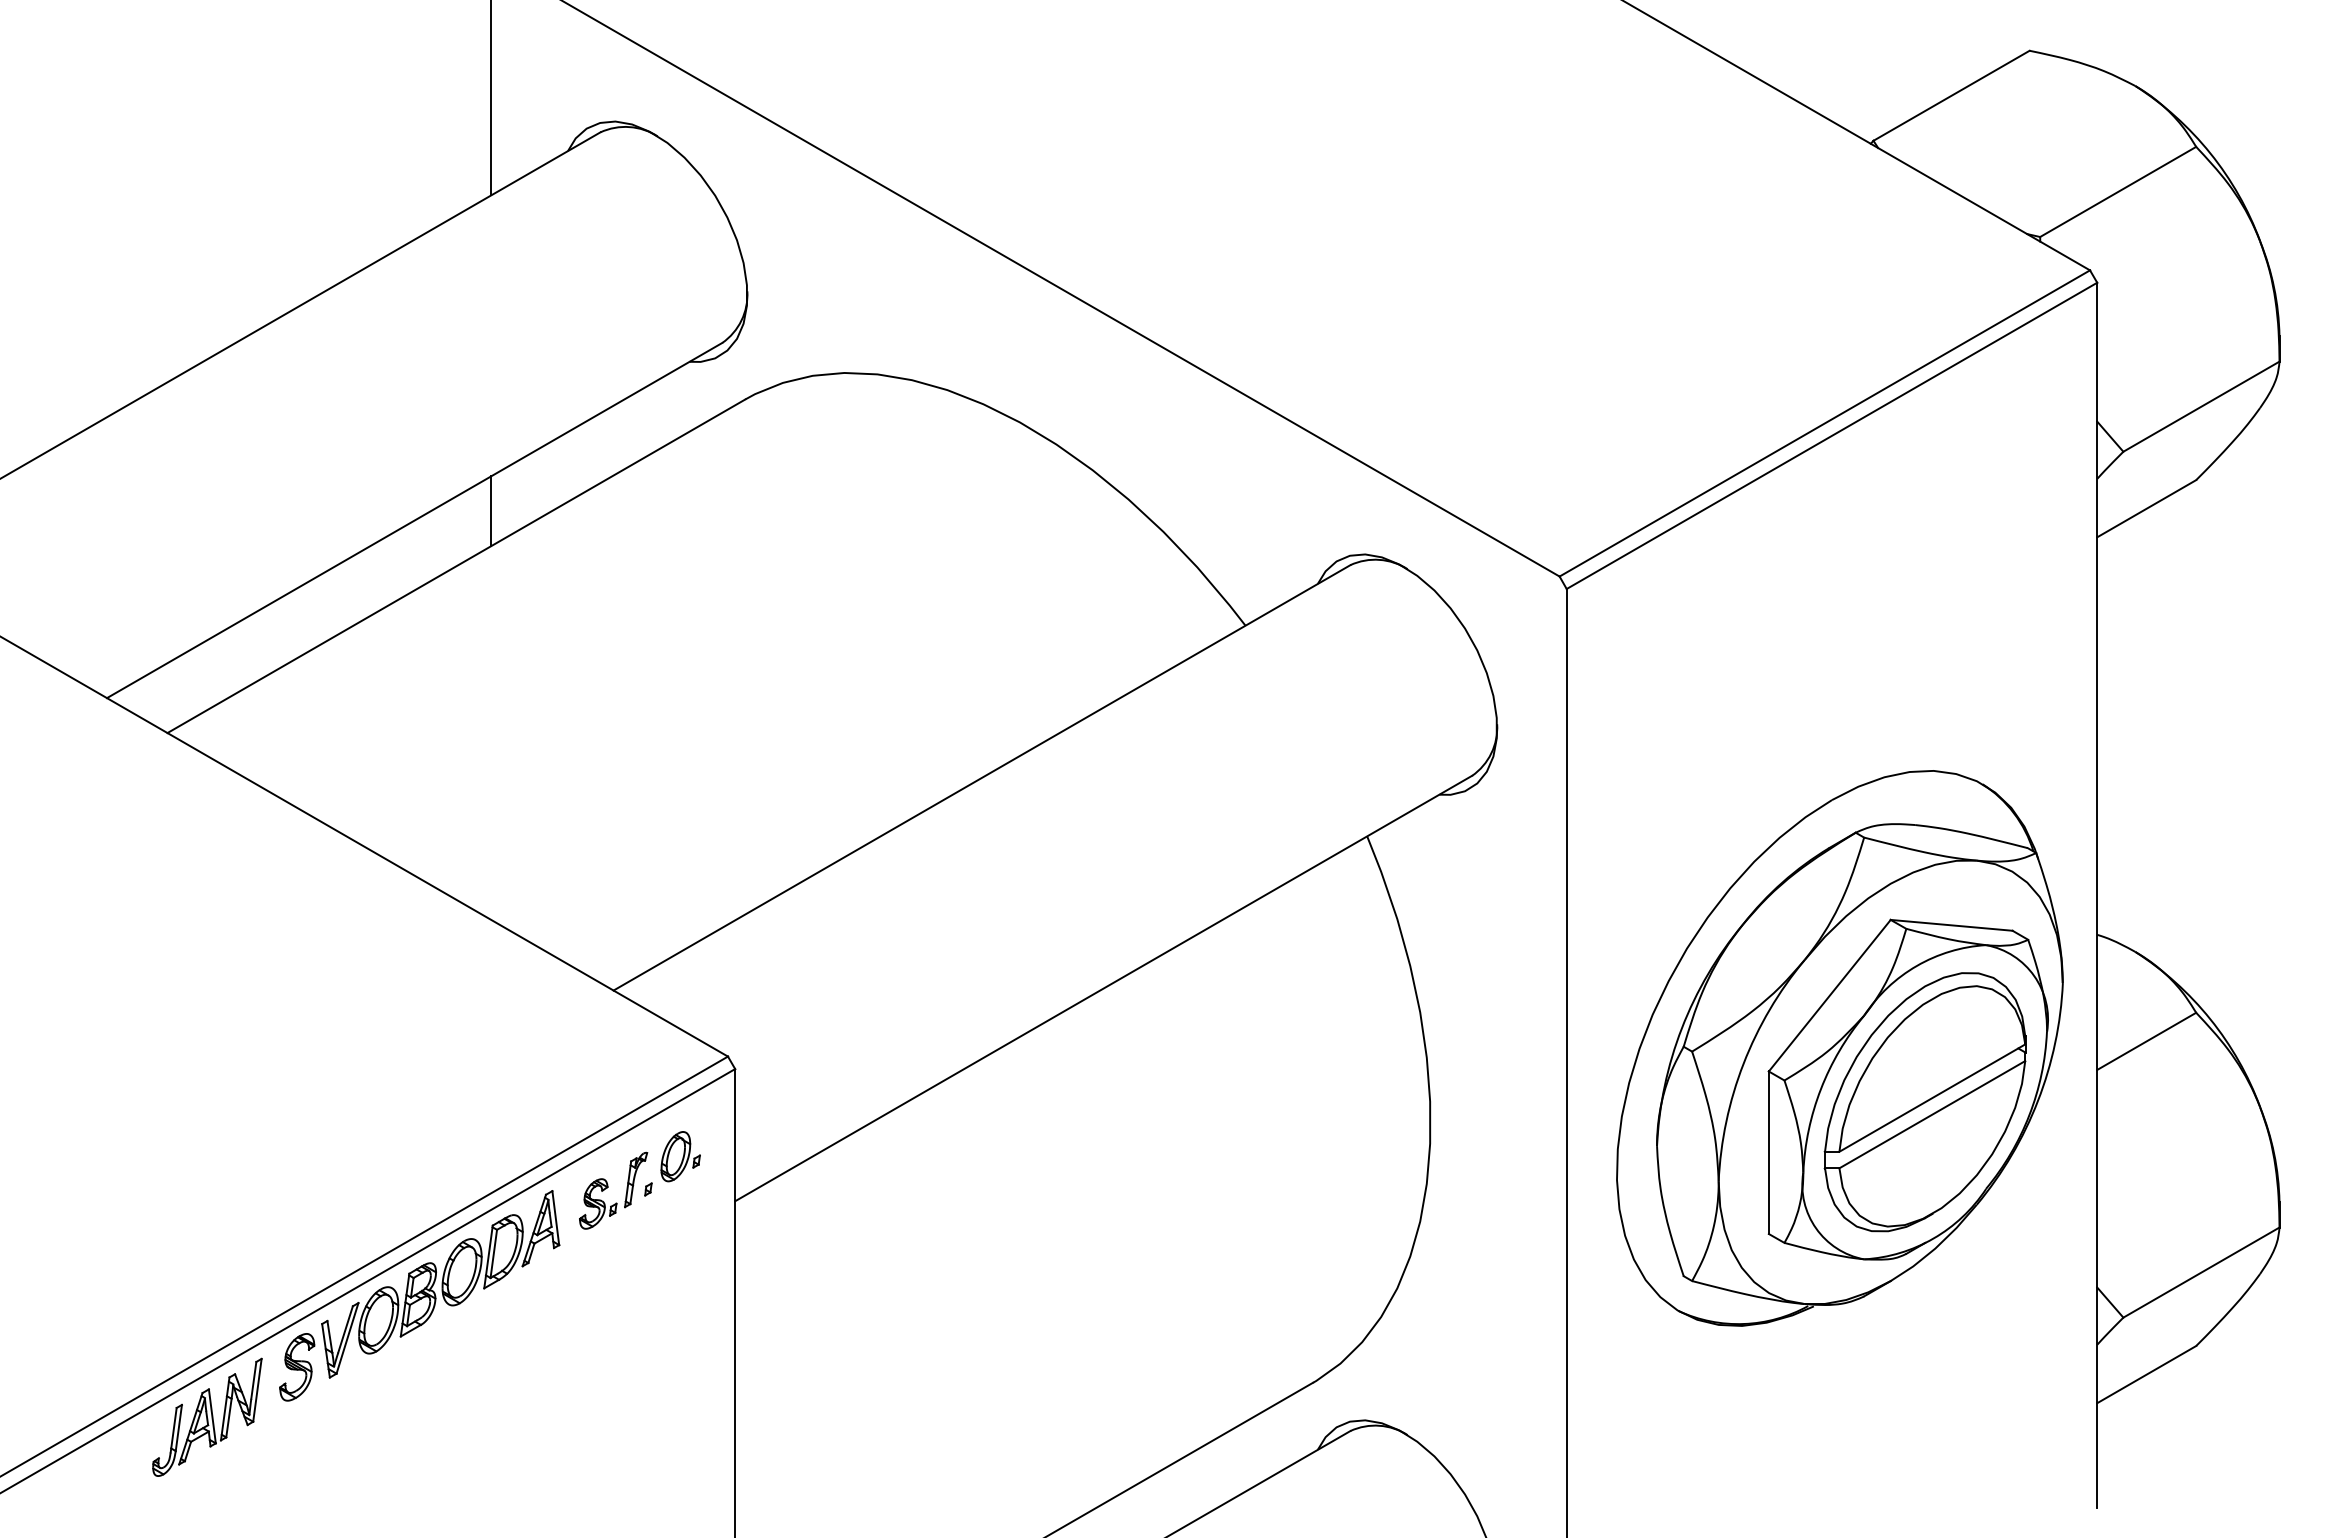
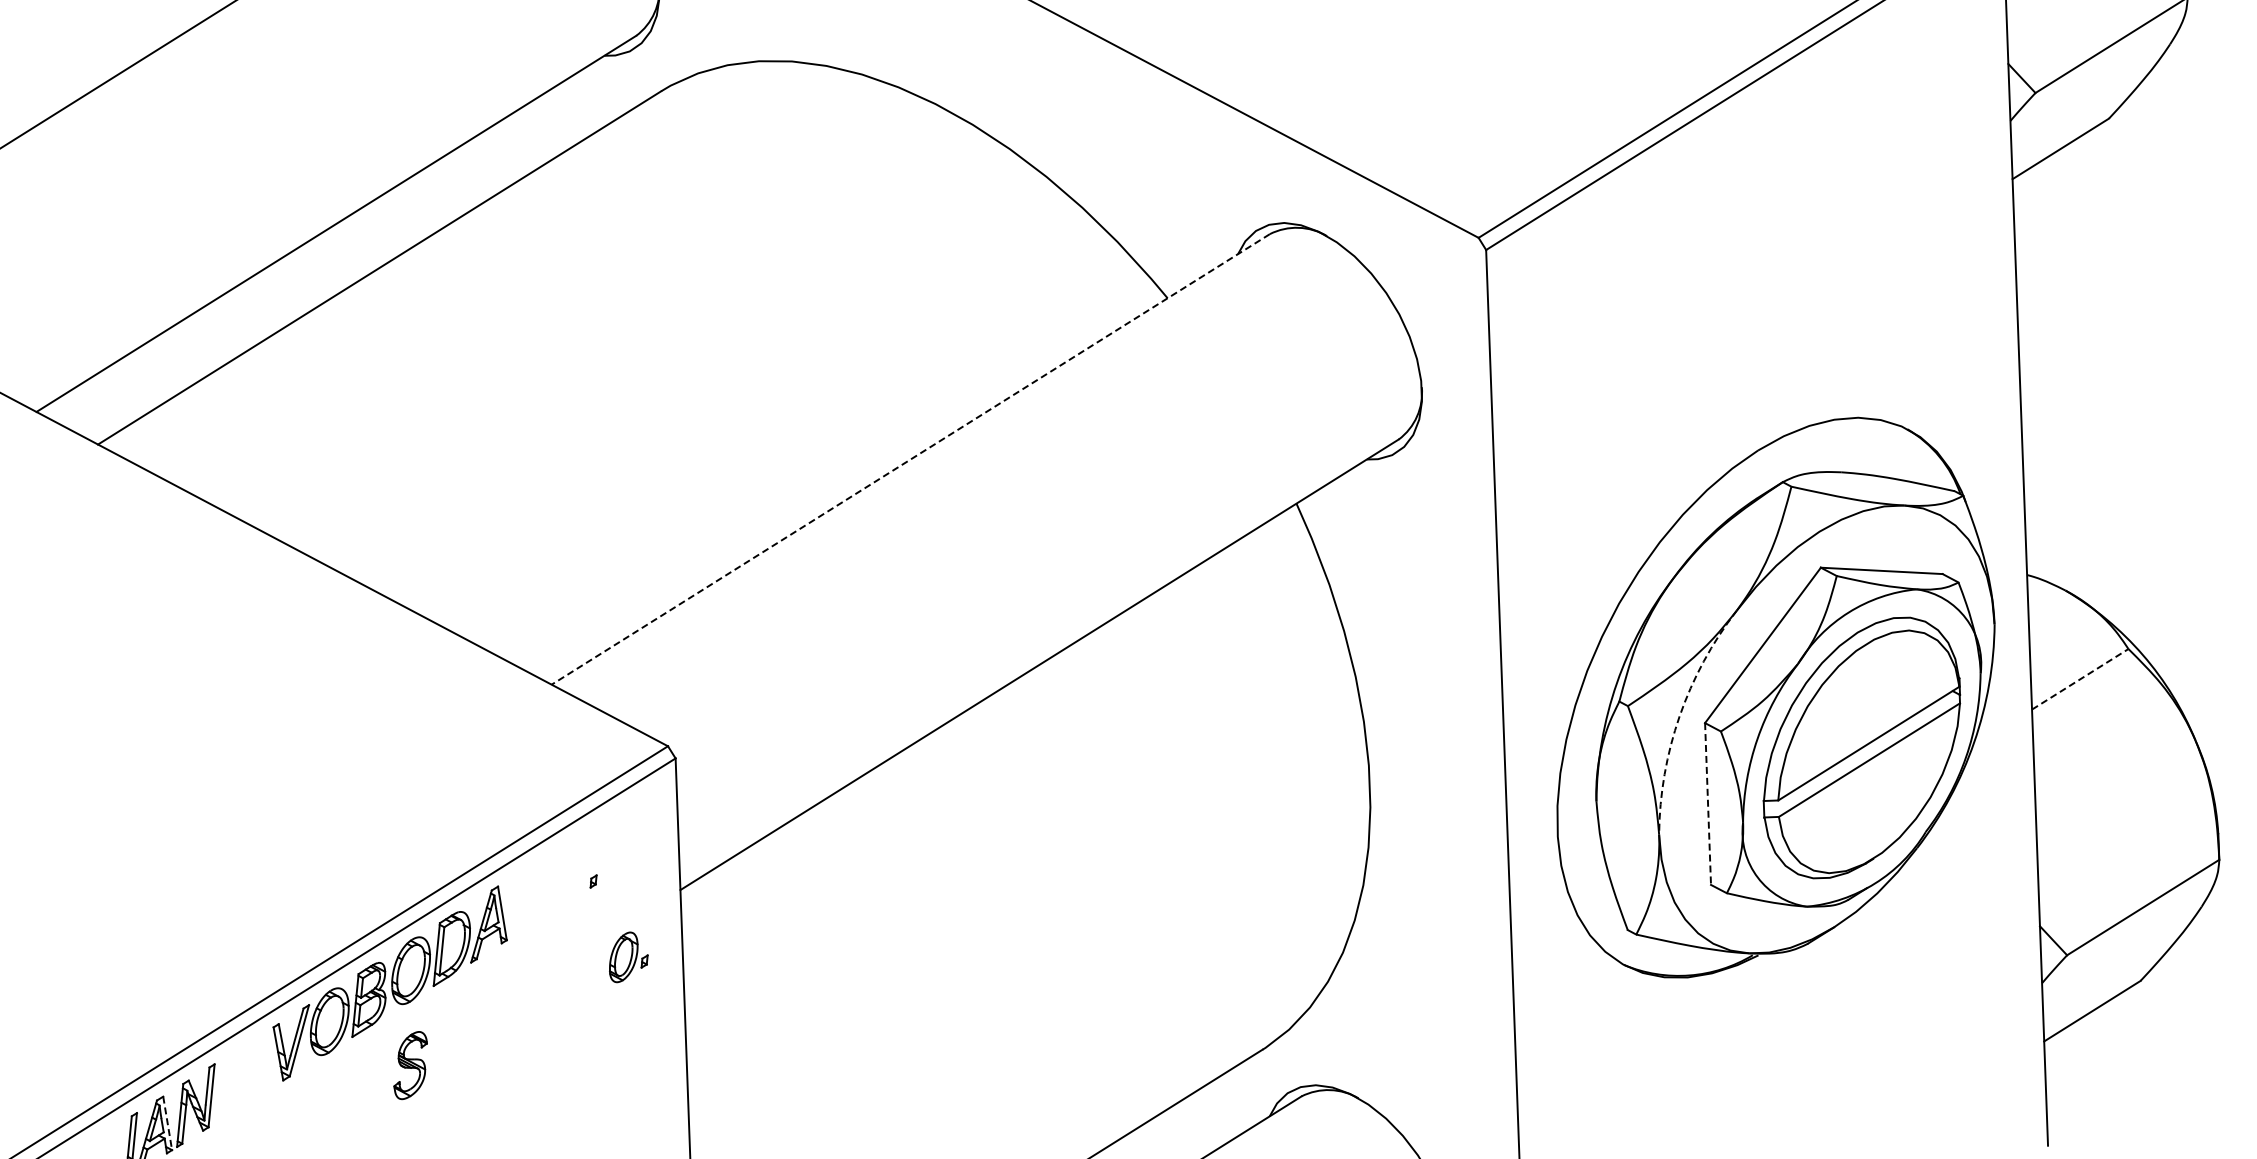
line: (491, 511) -> (412, 212), removed
line: (981, 778) -> (910, 460), solid -> dashed
line: (2147, 1041) -> (2081, 679), solid -> dashed
arc: (1743, 1063) -> (1679, 716), solid -> dashed
line: (1768, 1153) -> (1707, 804), solid -> dashed
part: (680, 1156) -> (628, 957), moved
part: (613, 1190) -> (558, 883), removed
part: (297, 1367) -> (410, 1065), moved
line: (212, 1416) -> (167, 1123), solid -> dashed

